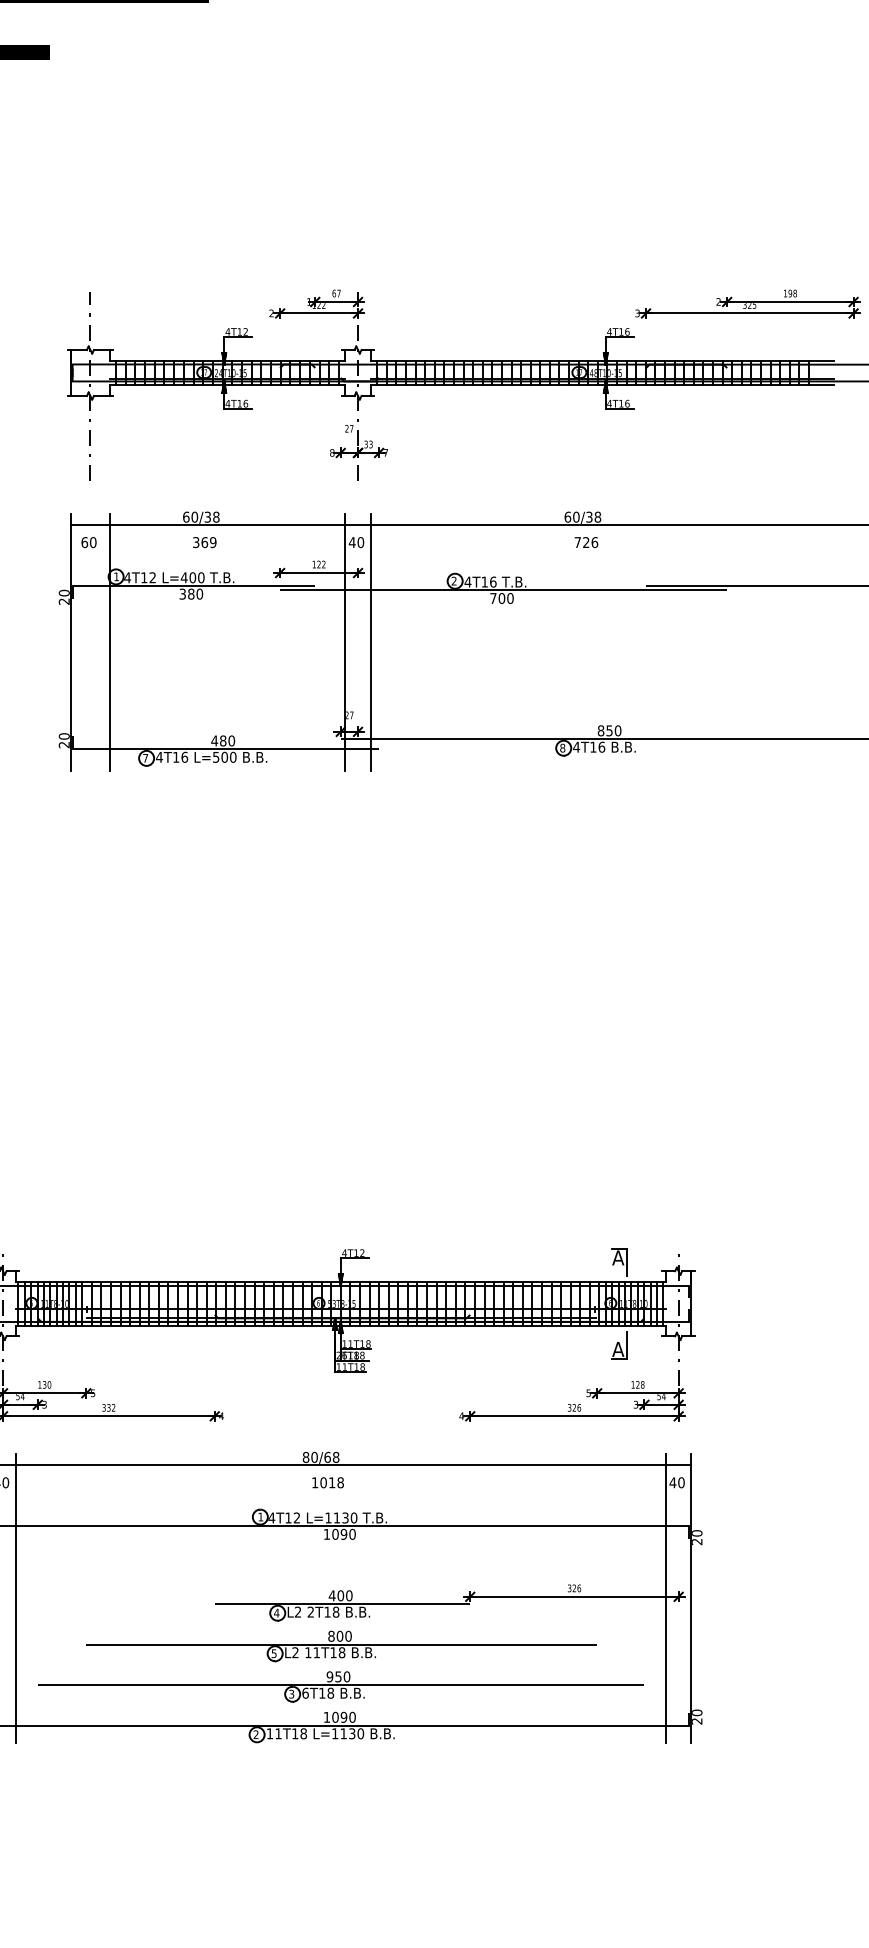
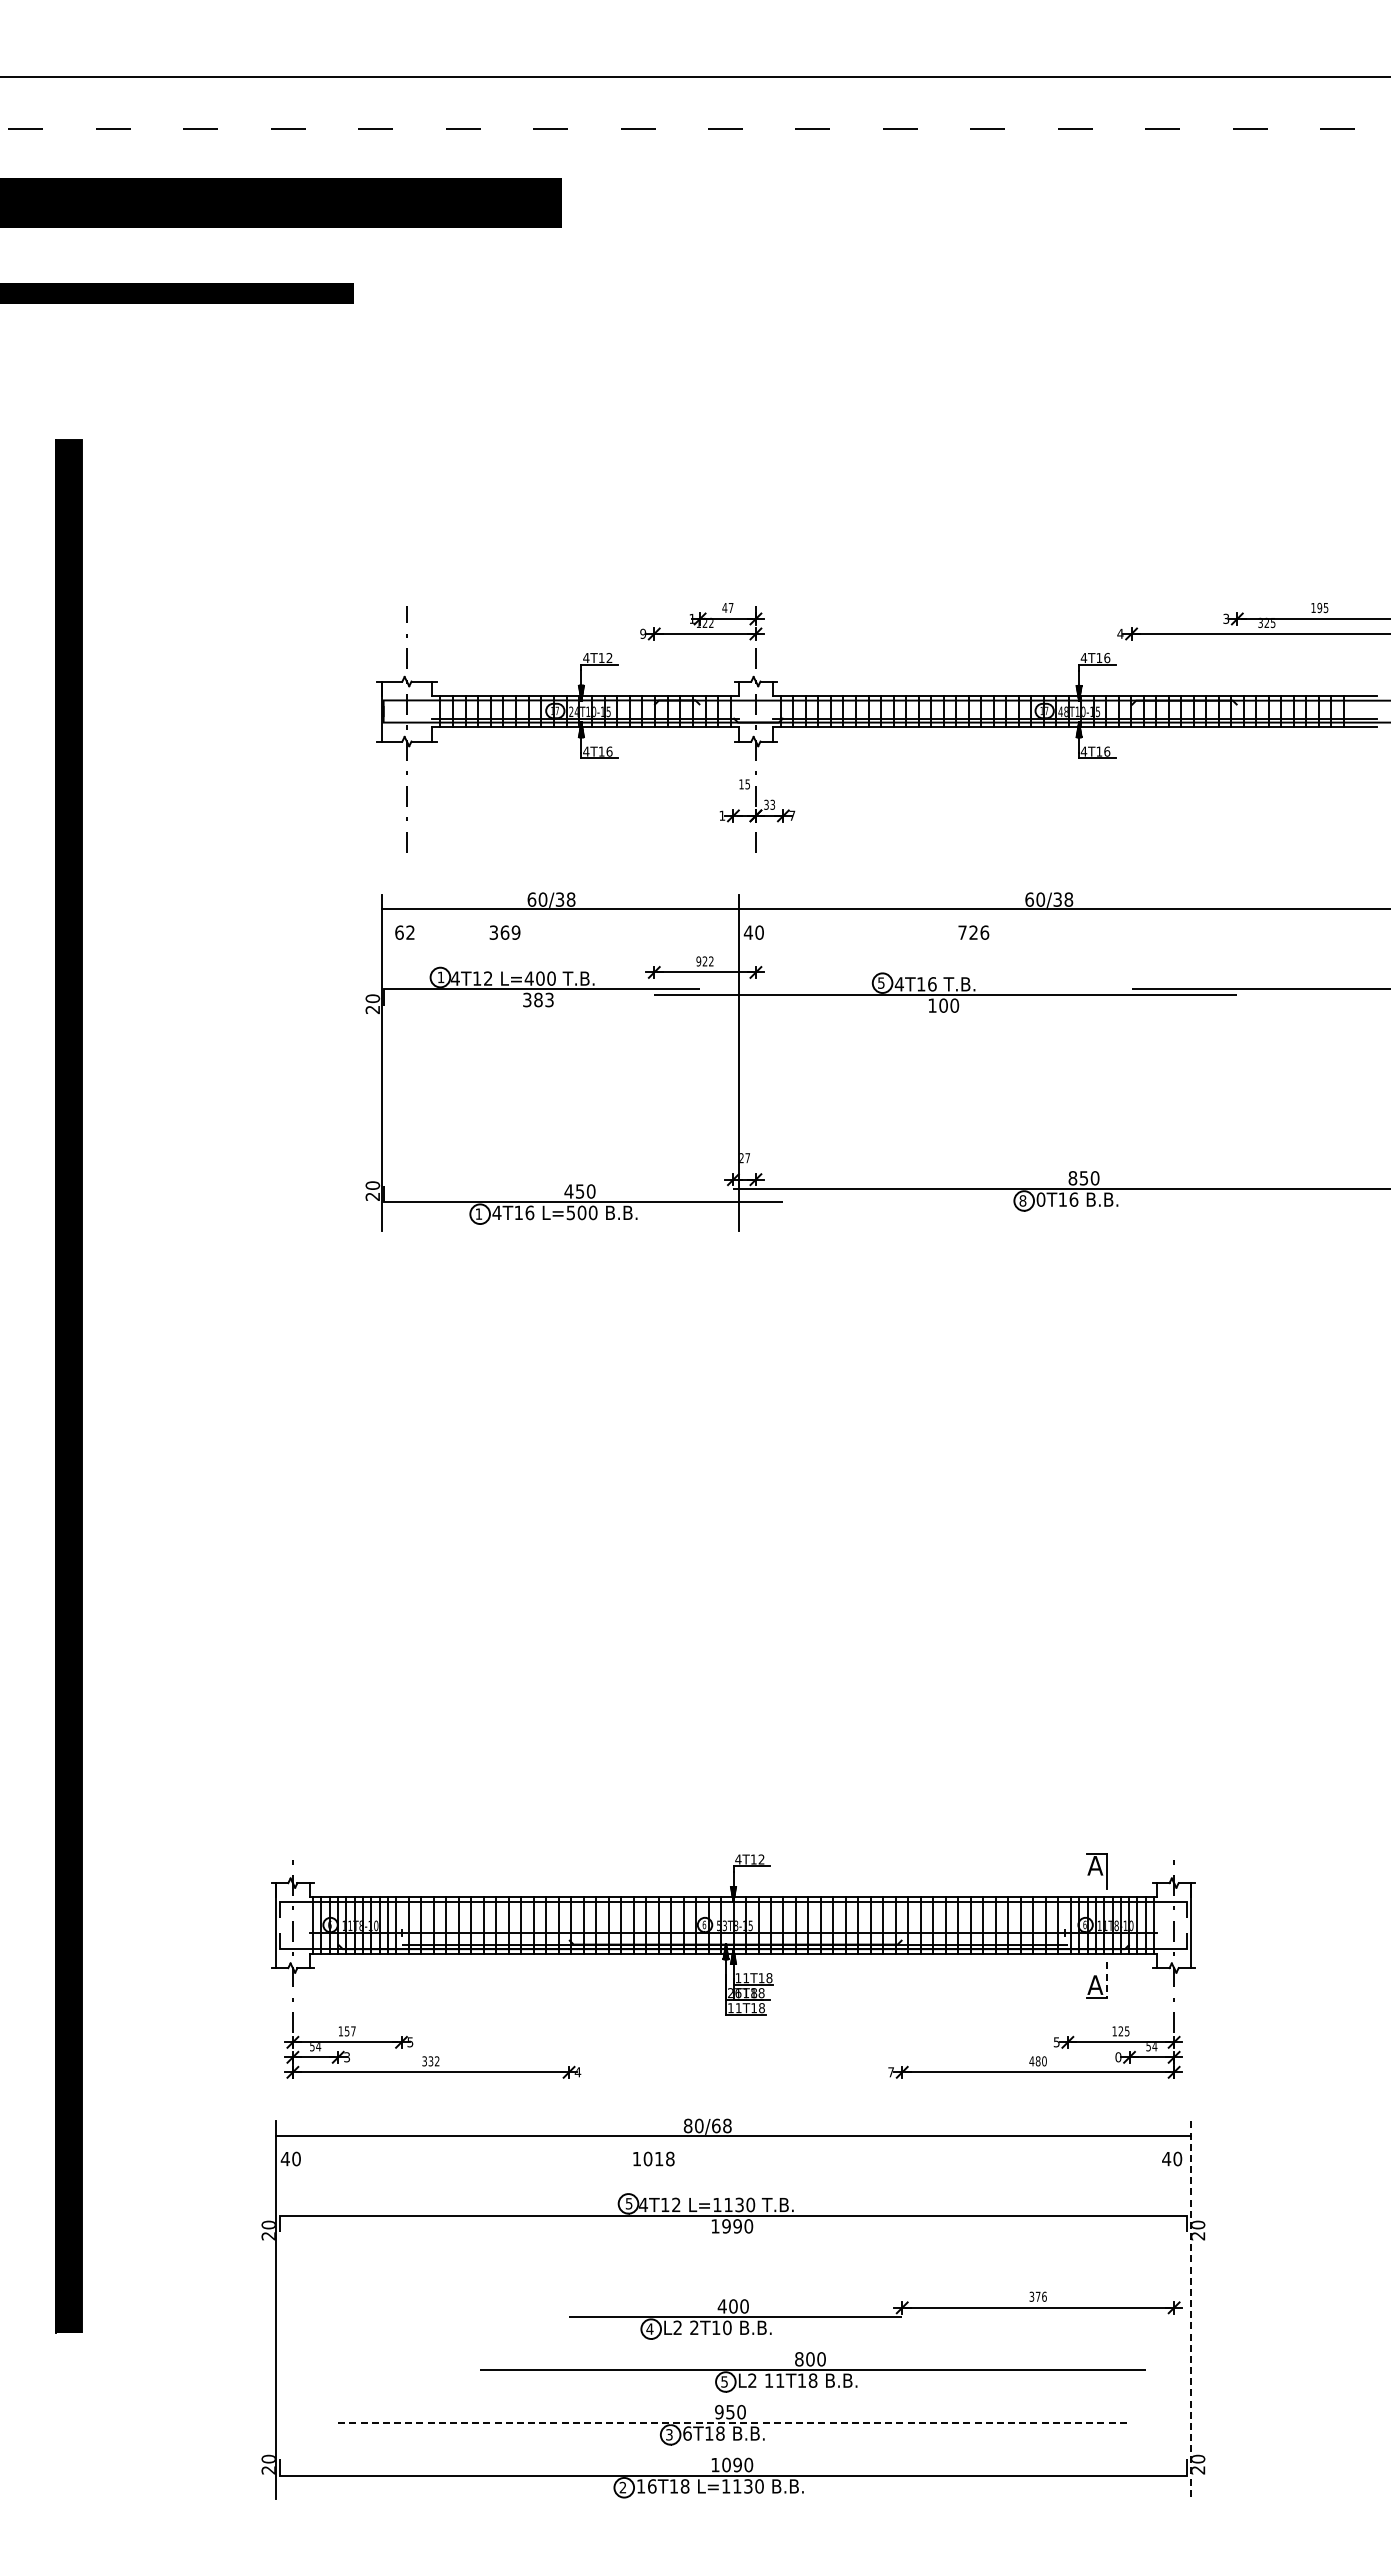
text: (333, 293) -> (724, 607), 67 -> 47
text: (794, 293) -> (1325, 607), 198 -> 195
text: (718, 301) -> (1226, 618), 2 -> 3
text: (271, 313) -> (643, 633), 2 -> 9
text: (637, 313) -> (1120, 633), 3 -> 4
text: (349, 428) -> (744, 784), 27 -> 15
text: (332, 452) -> (722, 815), 8 -> 1
text: (93, 542) -> (410, 932), 60 -> 62
text: (204, 542) -> (504, 932), moved
text: (586, 542) -> (973, 932), moved
text: (314, 564) -> (698, 961), 122 -> 922
text: (454, 580) -> (881, 982), 2 -> 5
text: (199, 593) -> (549, 999), 380 -> 383
text: (493, 598) -> (932, 1005), 700 -> 100
line: (109, 642) -> (431, 1062), removed
line: (370, 642) -> (772, 1062), removed
text: (222, 740) -> (579, 1191), 480 -> 450
text: (576, 747) -> (1040, 1199), 4T16 -> 0T16
text: (145, 757) -> (478, 1213), 7 -> 1
line: (626, 1345) -> (1106, 1980), solid -> dashed
text: (47, 1384) -> (350, 2031), 130 -> 157
text: (642, 1384) -> (1126, 2031), 128 -> 125
text: (636, 1404) -> (1118, 2057), 3 -> 0
text: (573, 1407) -> (1037, 2061), 326 -> 480
text: (461, 1416) -> (891, 2072), 4 -> 7
text: (327, 1482) -> (653, 2158), moved
text: (260, 1516) -> (628, 2203), 1 -> 5
text: (335, 1534) -> (726, 2226), 1090 -> 1990
text: (573, 1588) -> (1037, 2296), 326 -> 376
line: (15, 1598) -> (309, 2309), removed
line: (665, 1598) -> (1157, 2309), removed
line: (691, 1598) -> (1190, 2310), solid -> dashed
text: (336, 1611) -> (727, 2327), 2T18 -> 2T10
part: (341, 1646) -> (812, 2372), moved
line: (340, 1684) -> (733, 2422), solid -> dashed
text: (278, 1733) -> (652, 2486), 11T18 -> 16T18

